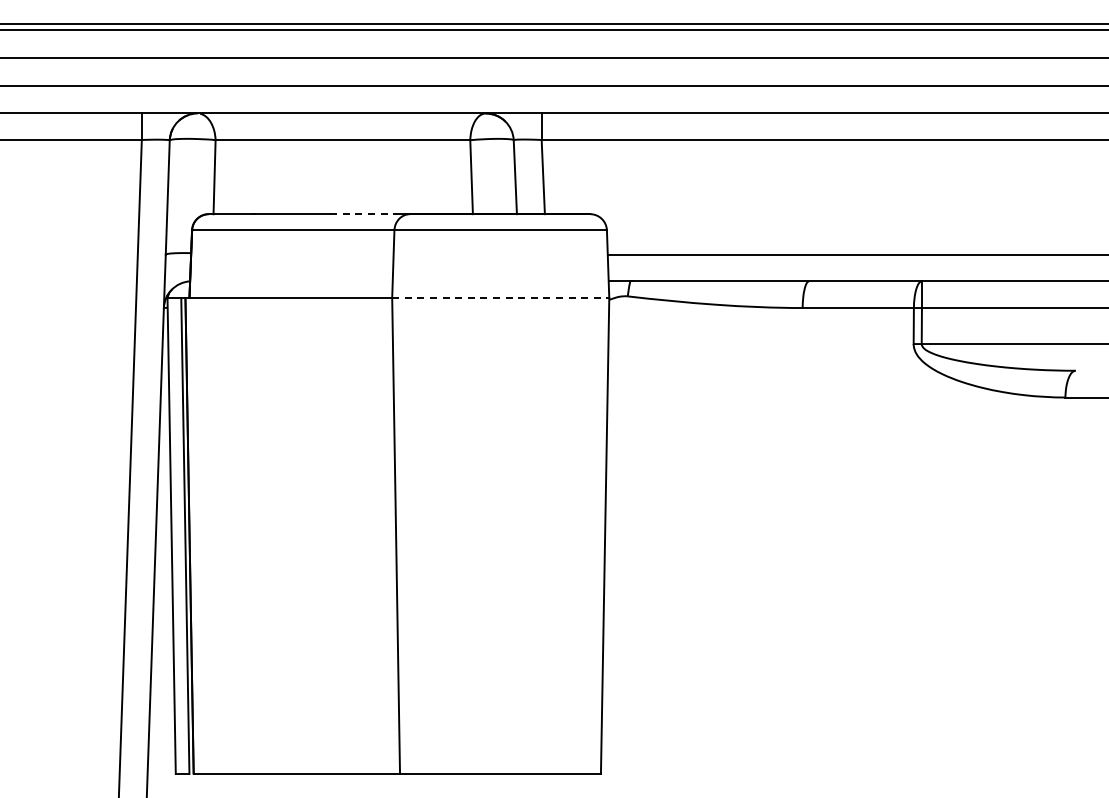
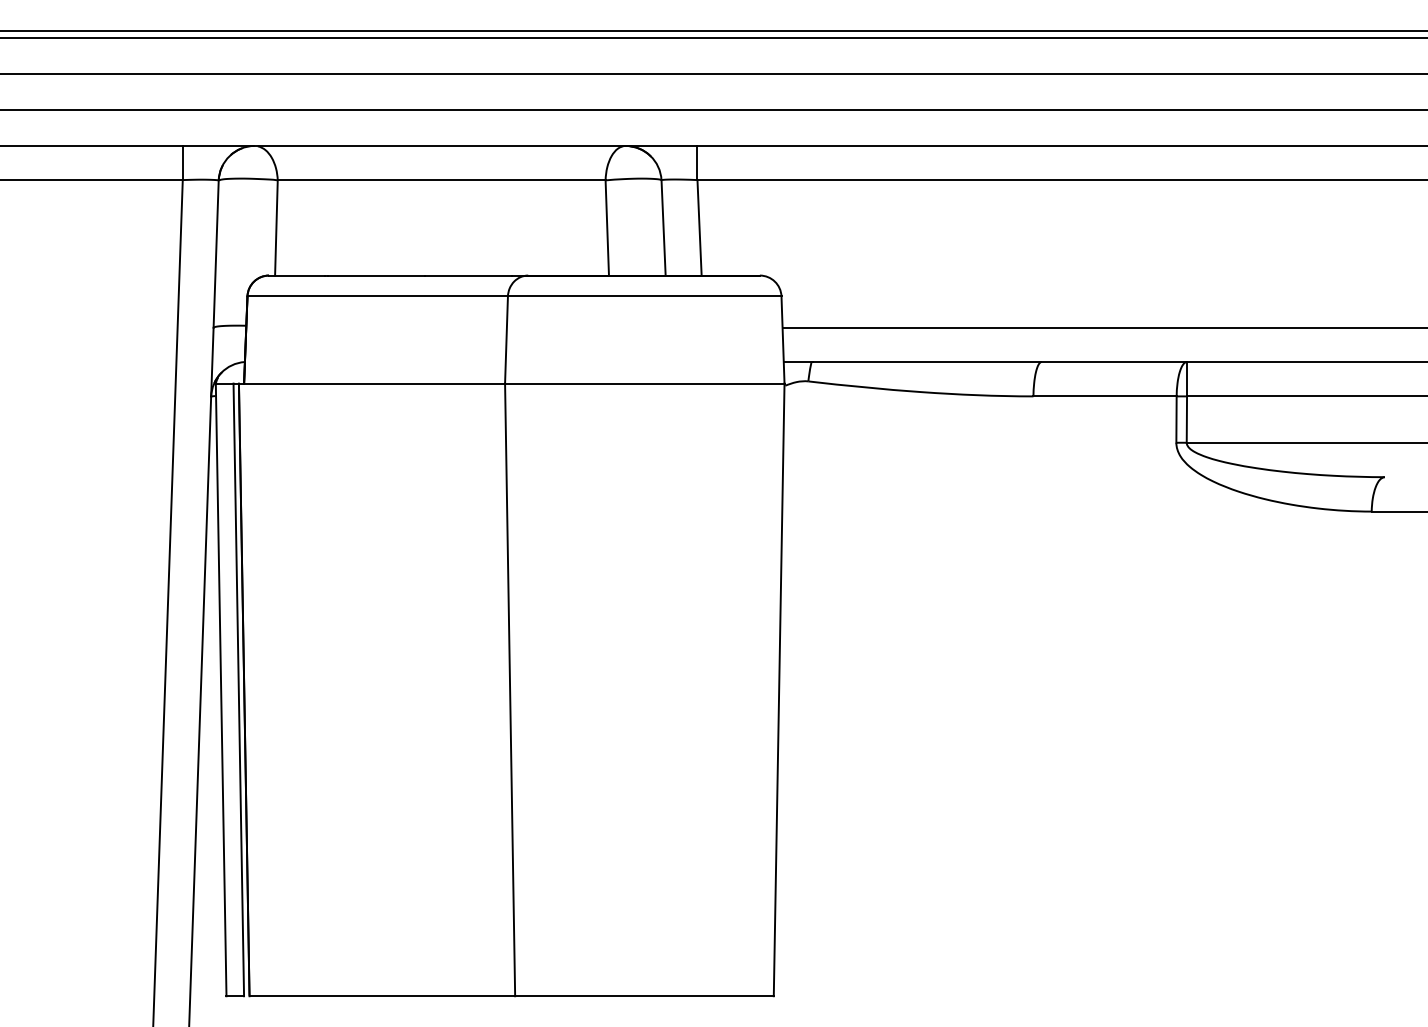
line: (363, 214) -> (468, 275), dashed -> solid
line: (500, 298) -> (644, 384), dashed -> solid

